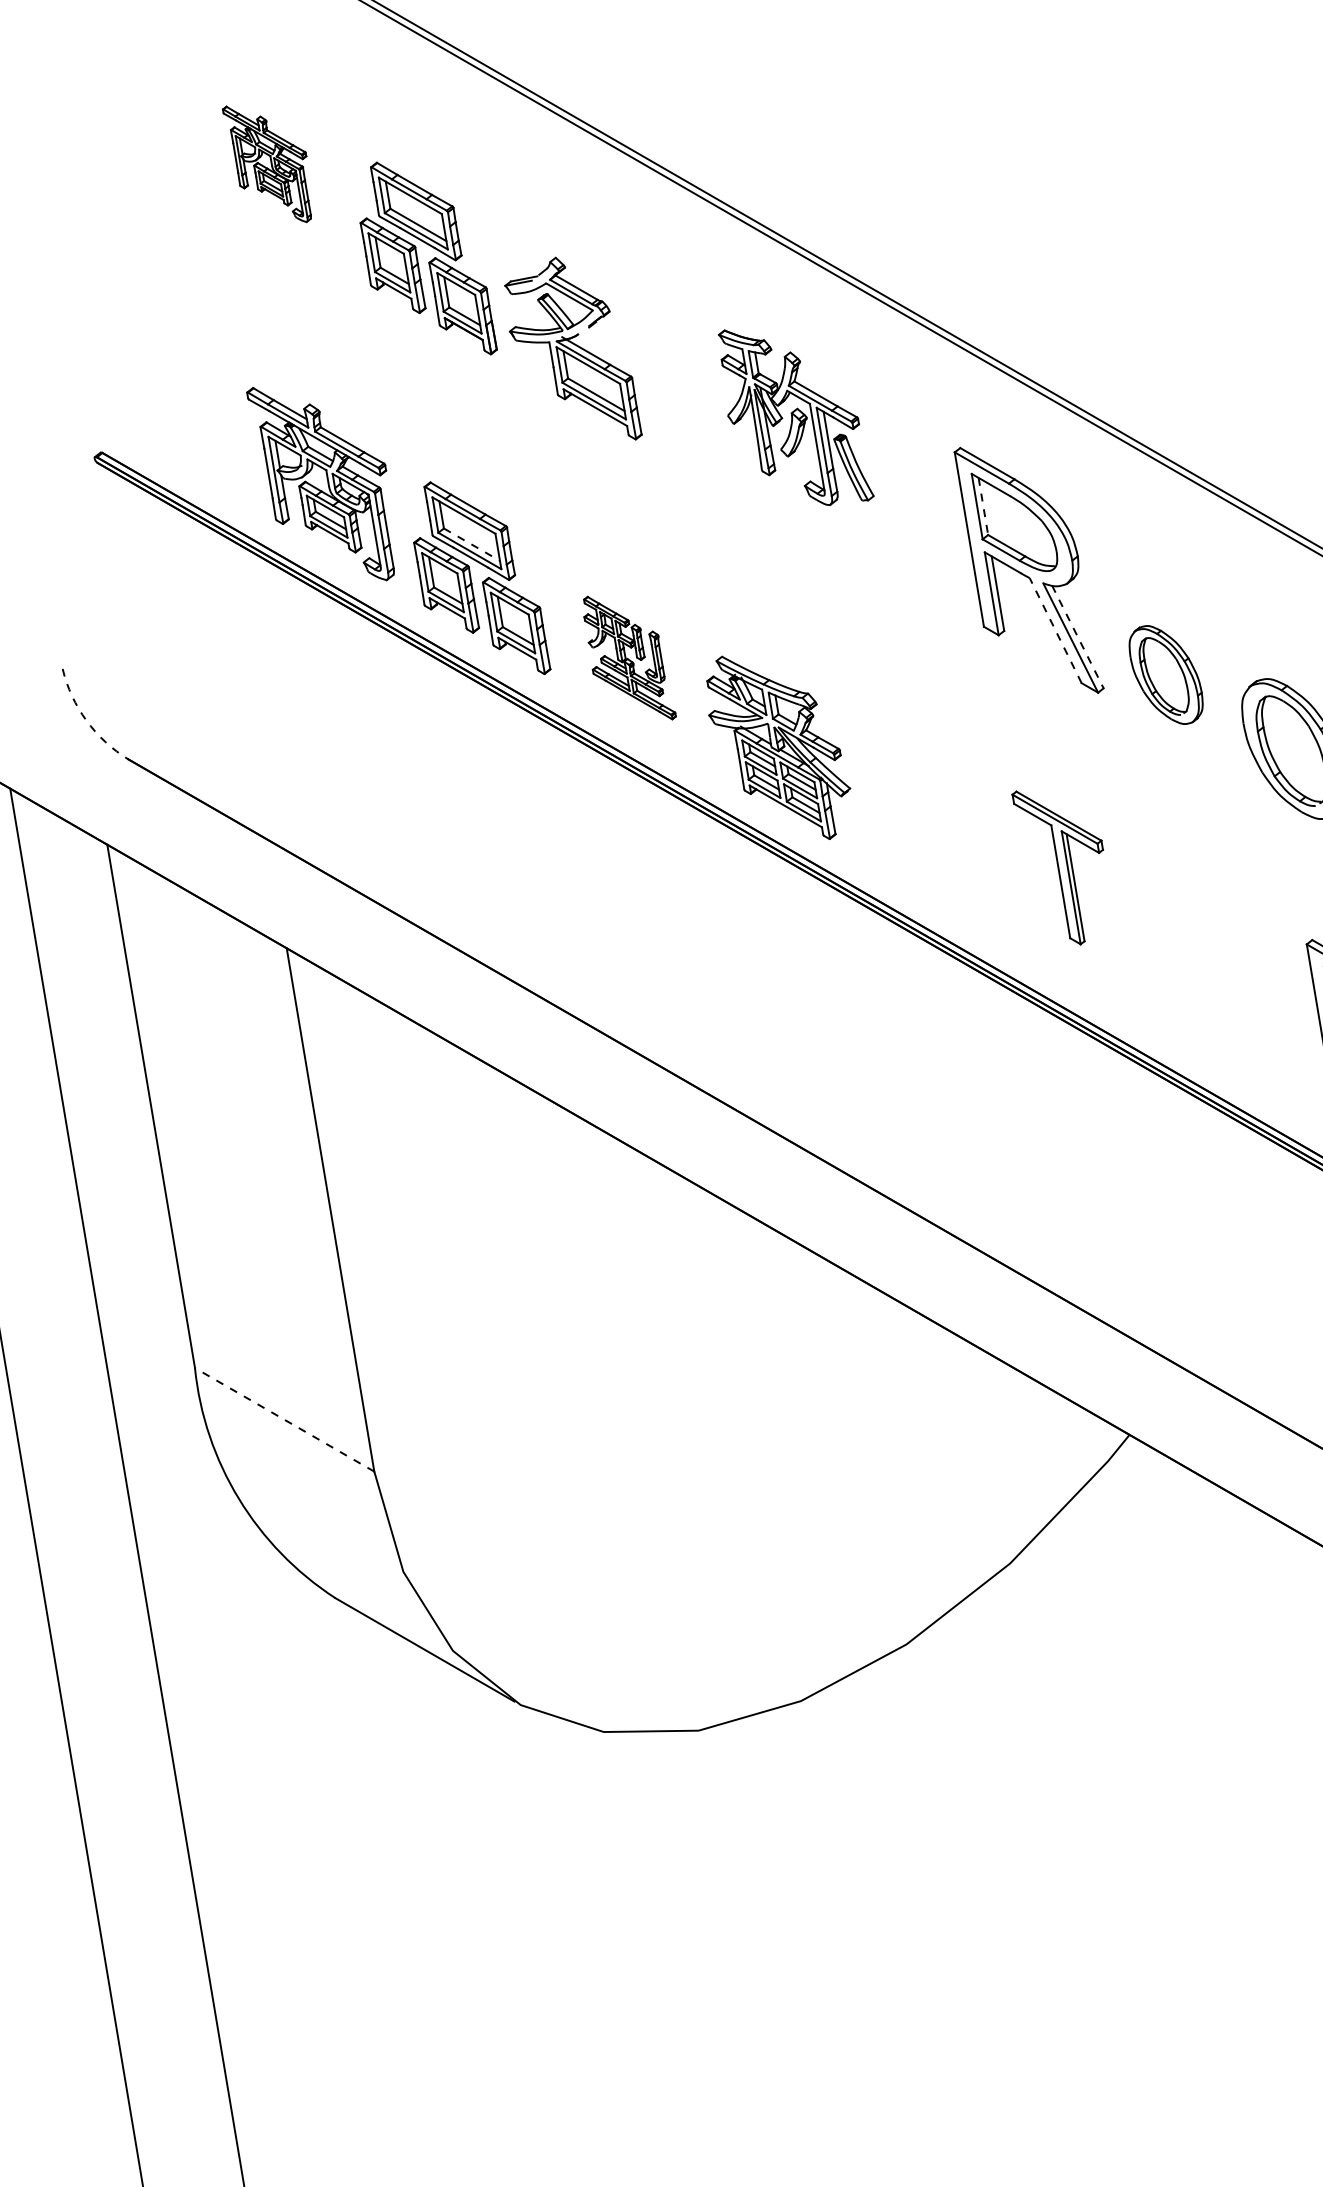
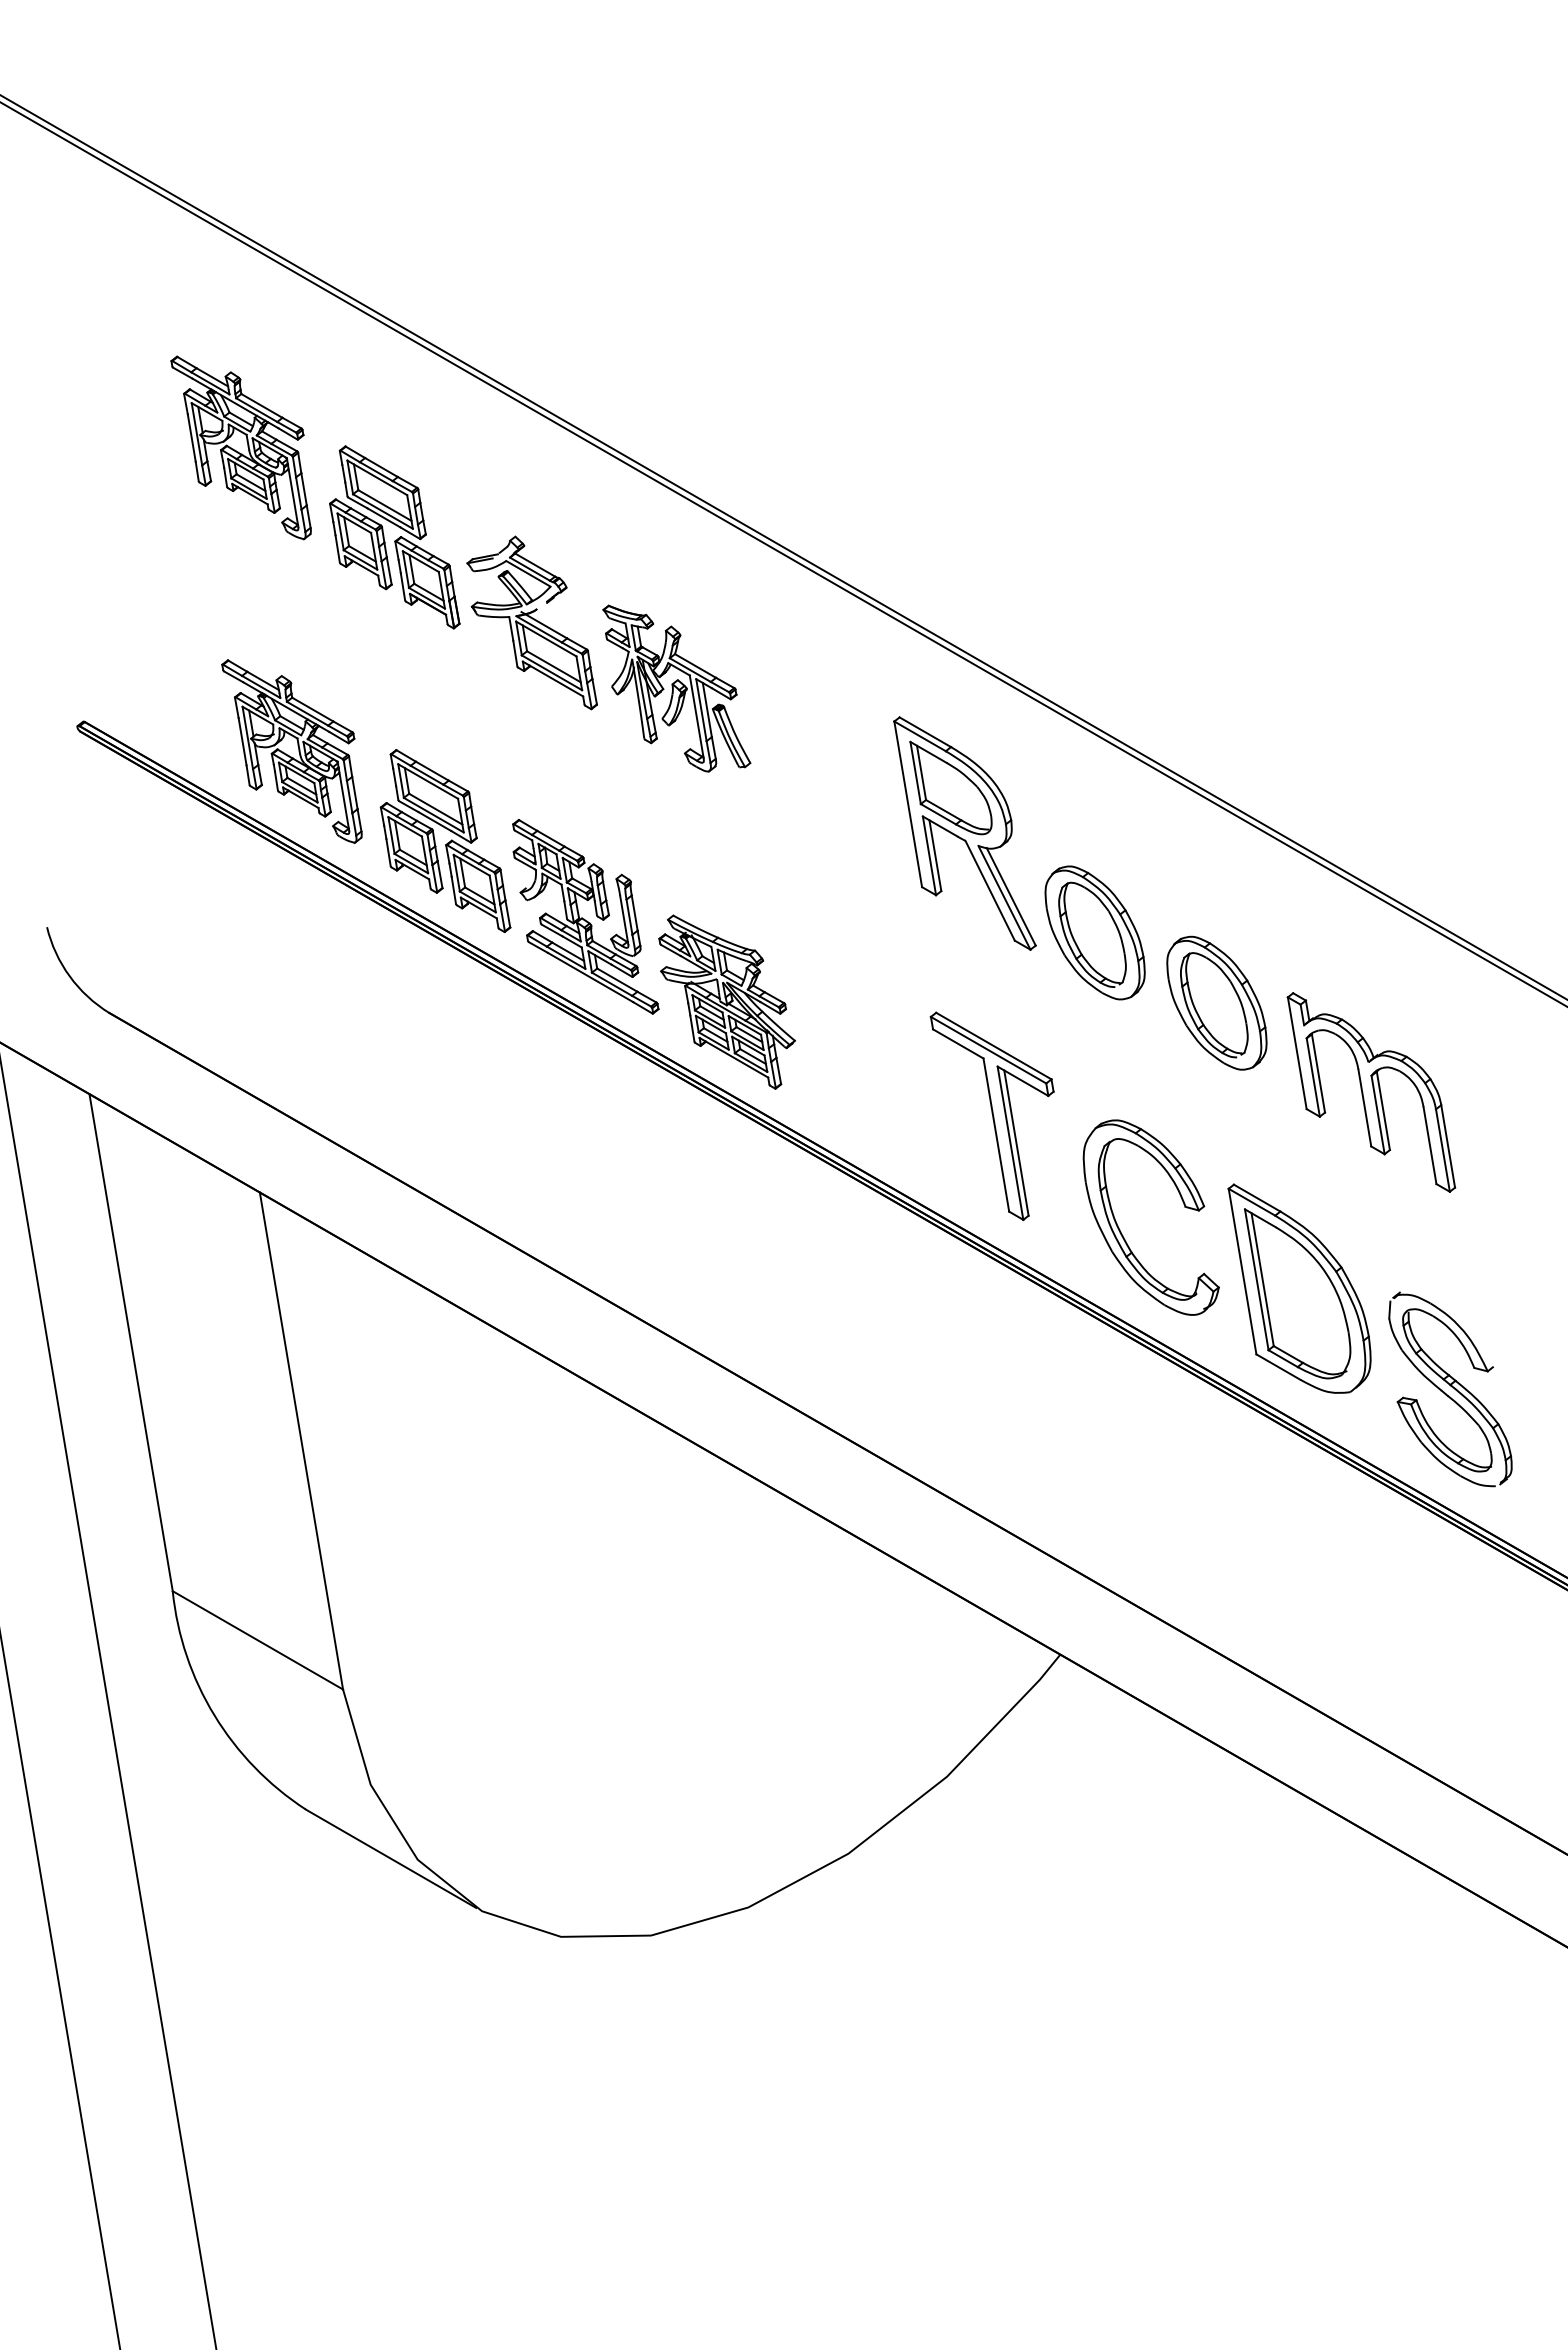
part: (266, 163) -> (240, 447), size x1.67
part: (795, 417) -> (676, 688), moved
line: (983, 507) -> (921, 773), dashed -> solid
line: (471, 545) -> (435, 809), dashed -> solid
line: (1056, 630) -> (990, 890), dashed -> solid
line: (1078, 636) -> (1011, 896), dashed -> solid
part: (629, 657) -> (585, 916), size x1.67
part: (1165, 674) -> (1094, 932), size x1.43
arc: (86, 720) -> (69, 976), dashed -> solid
part: (1057, 867) -> (991, 1115), size x1.43
part: (1193, 989) -> (1121, 1231), added
line: (284, 1419) -> (257, 1640), dashed -> solid

